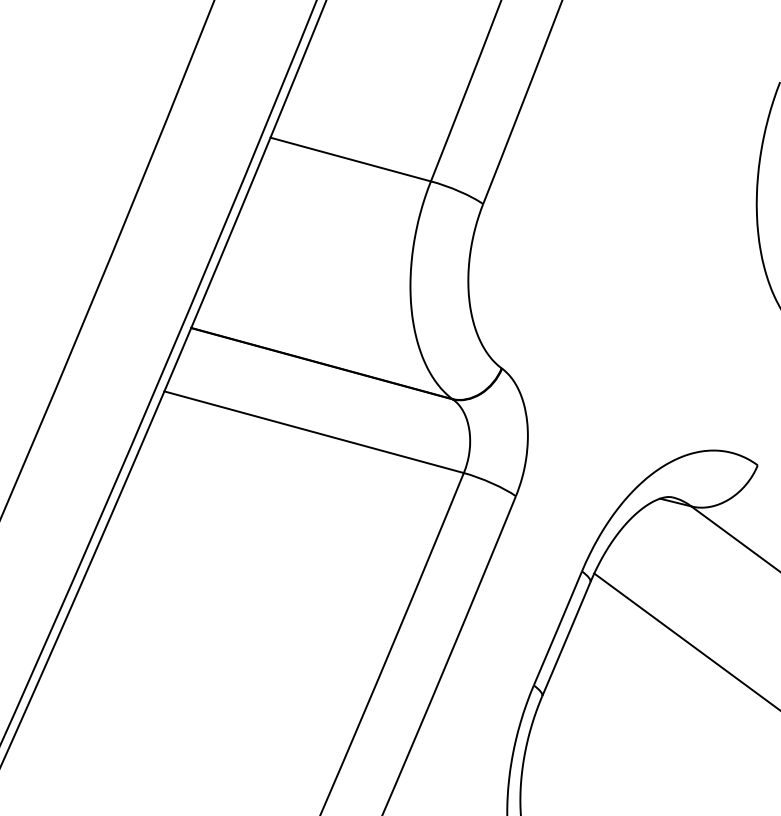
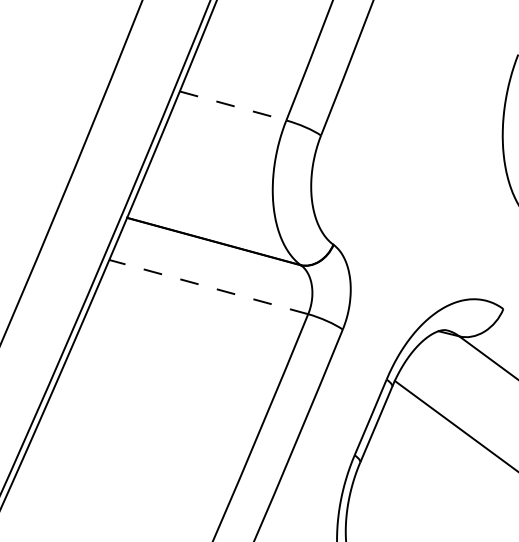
line: (351, 160) -> (233, 106), solid -> dashed
line: (313, 431) -> (208, 286), solid -> dashed

